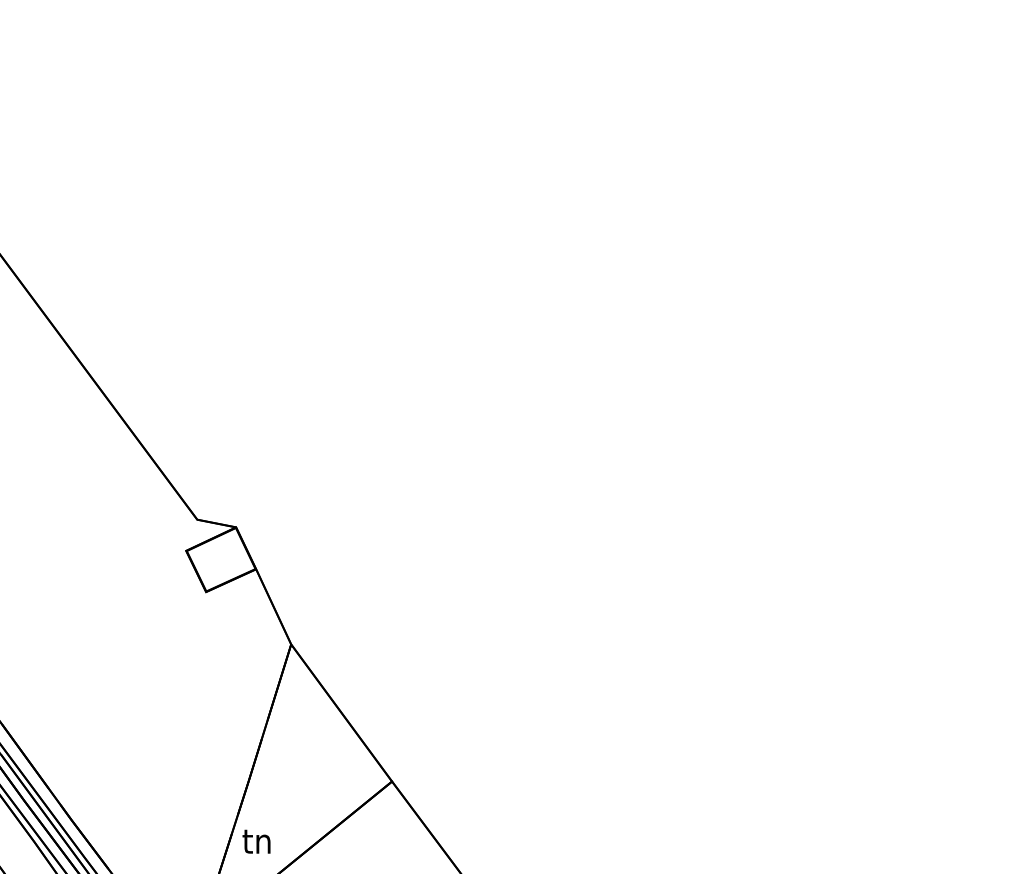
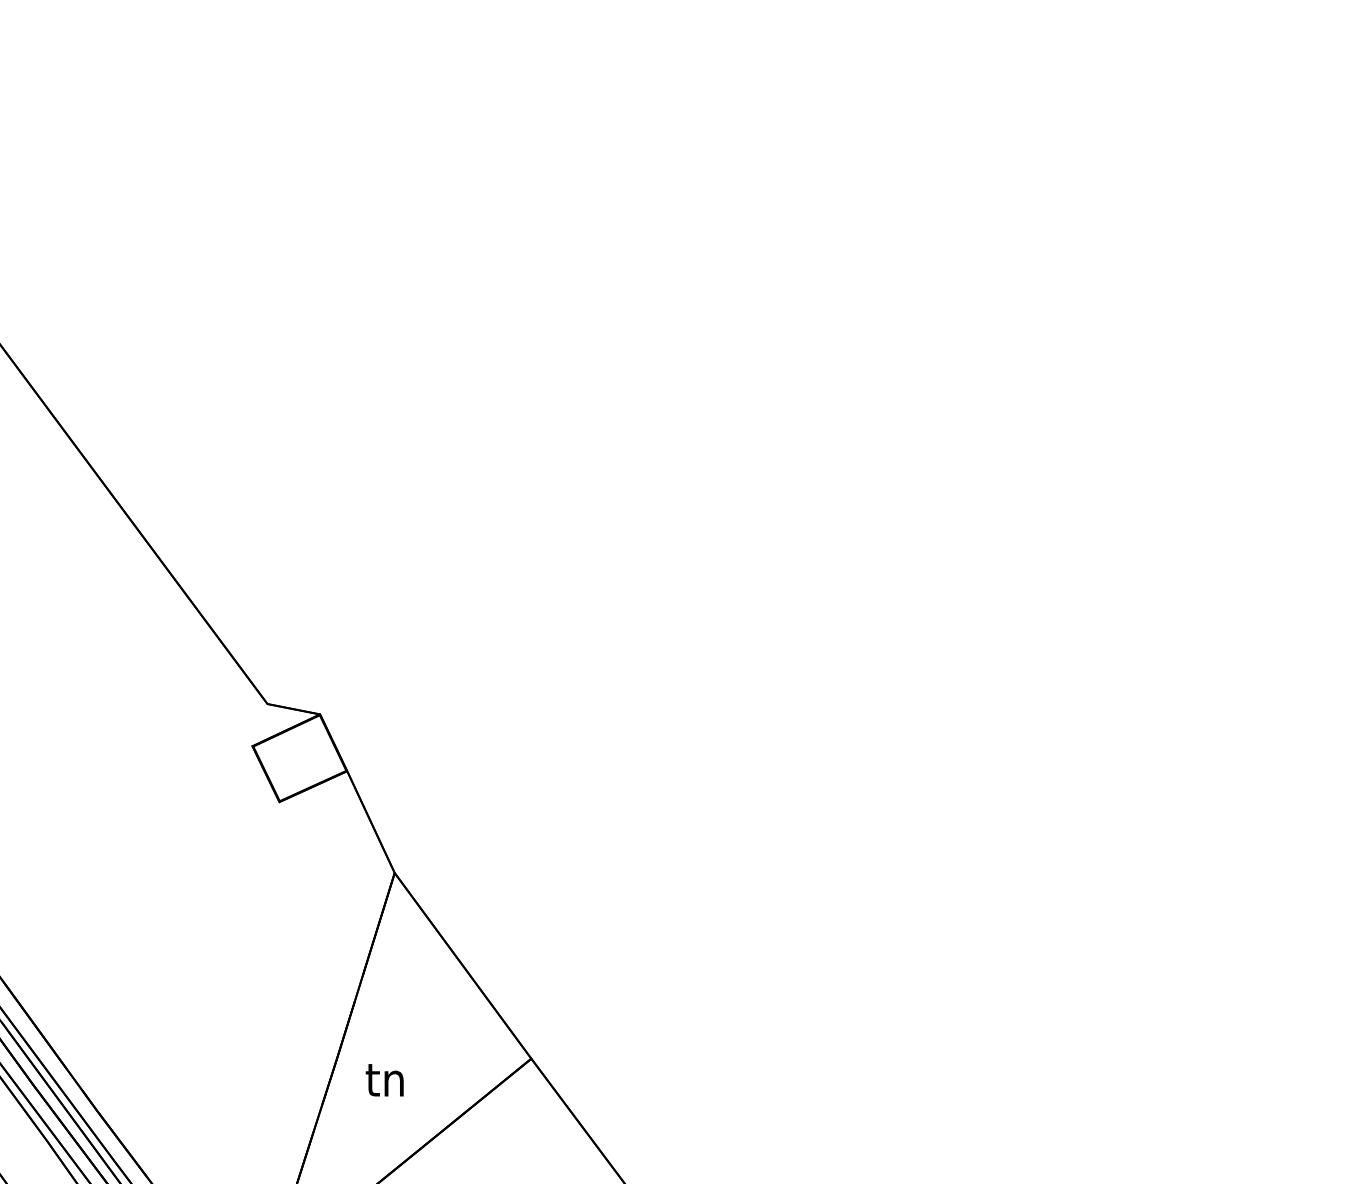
text: (256, 841) -> (384, 1080), moved

